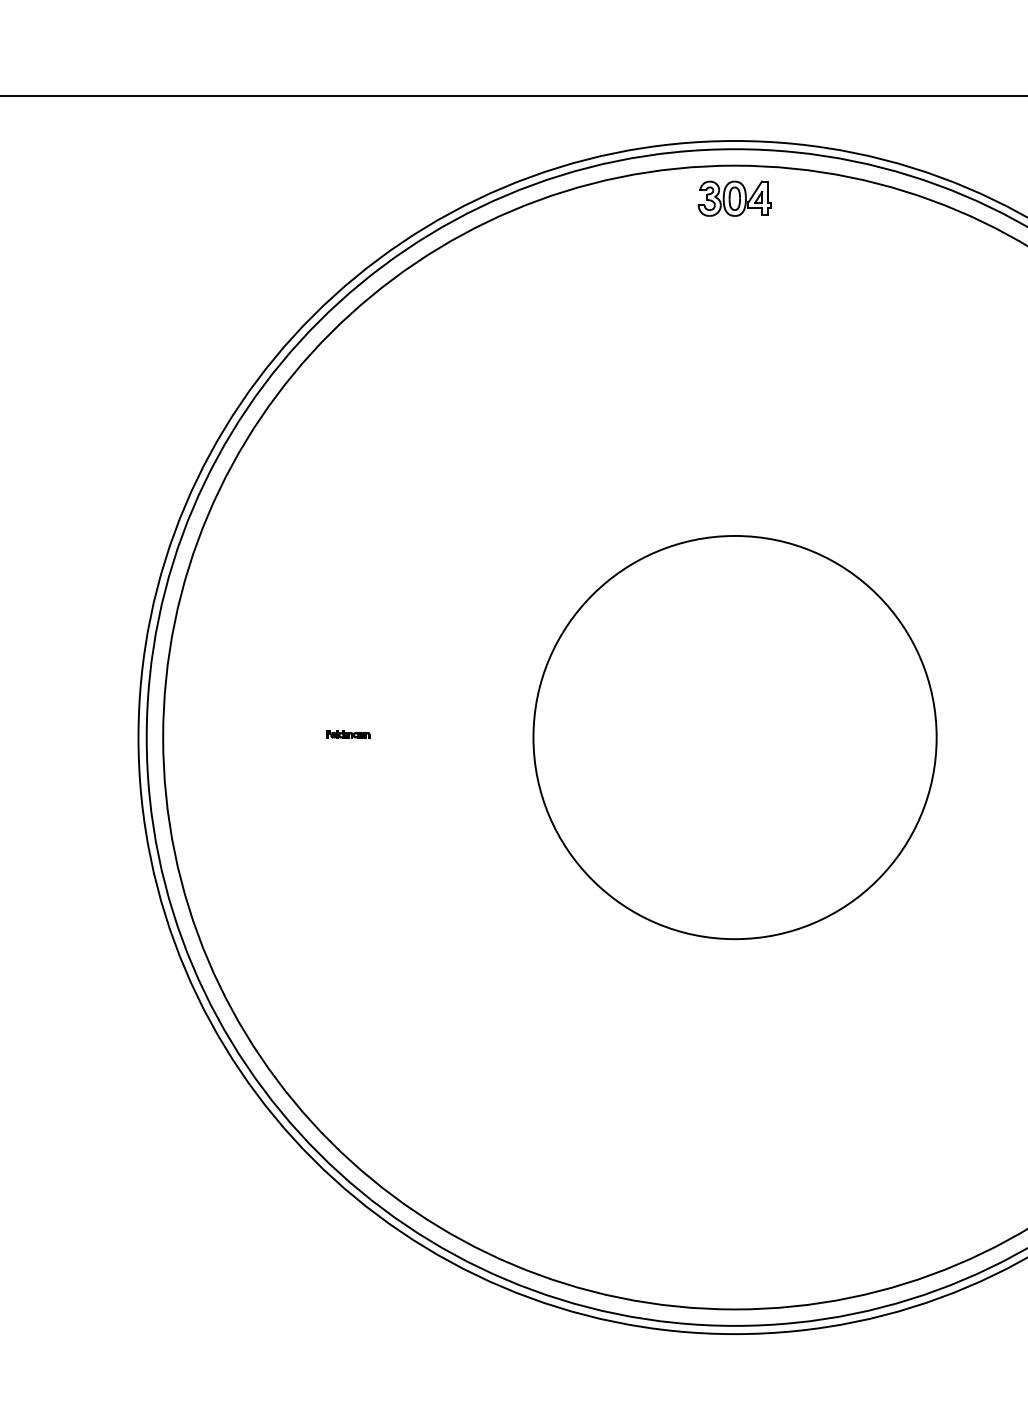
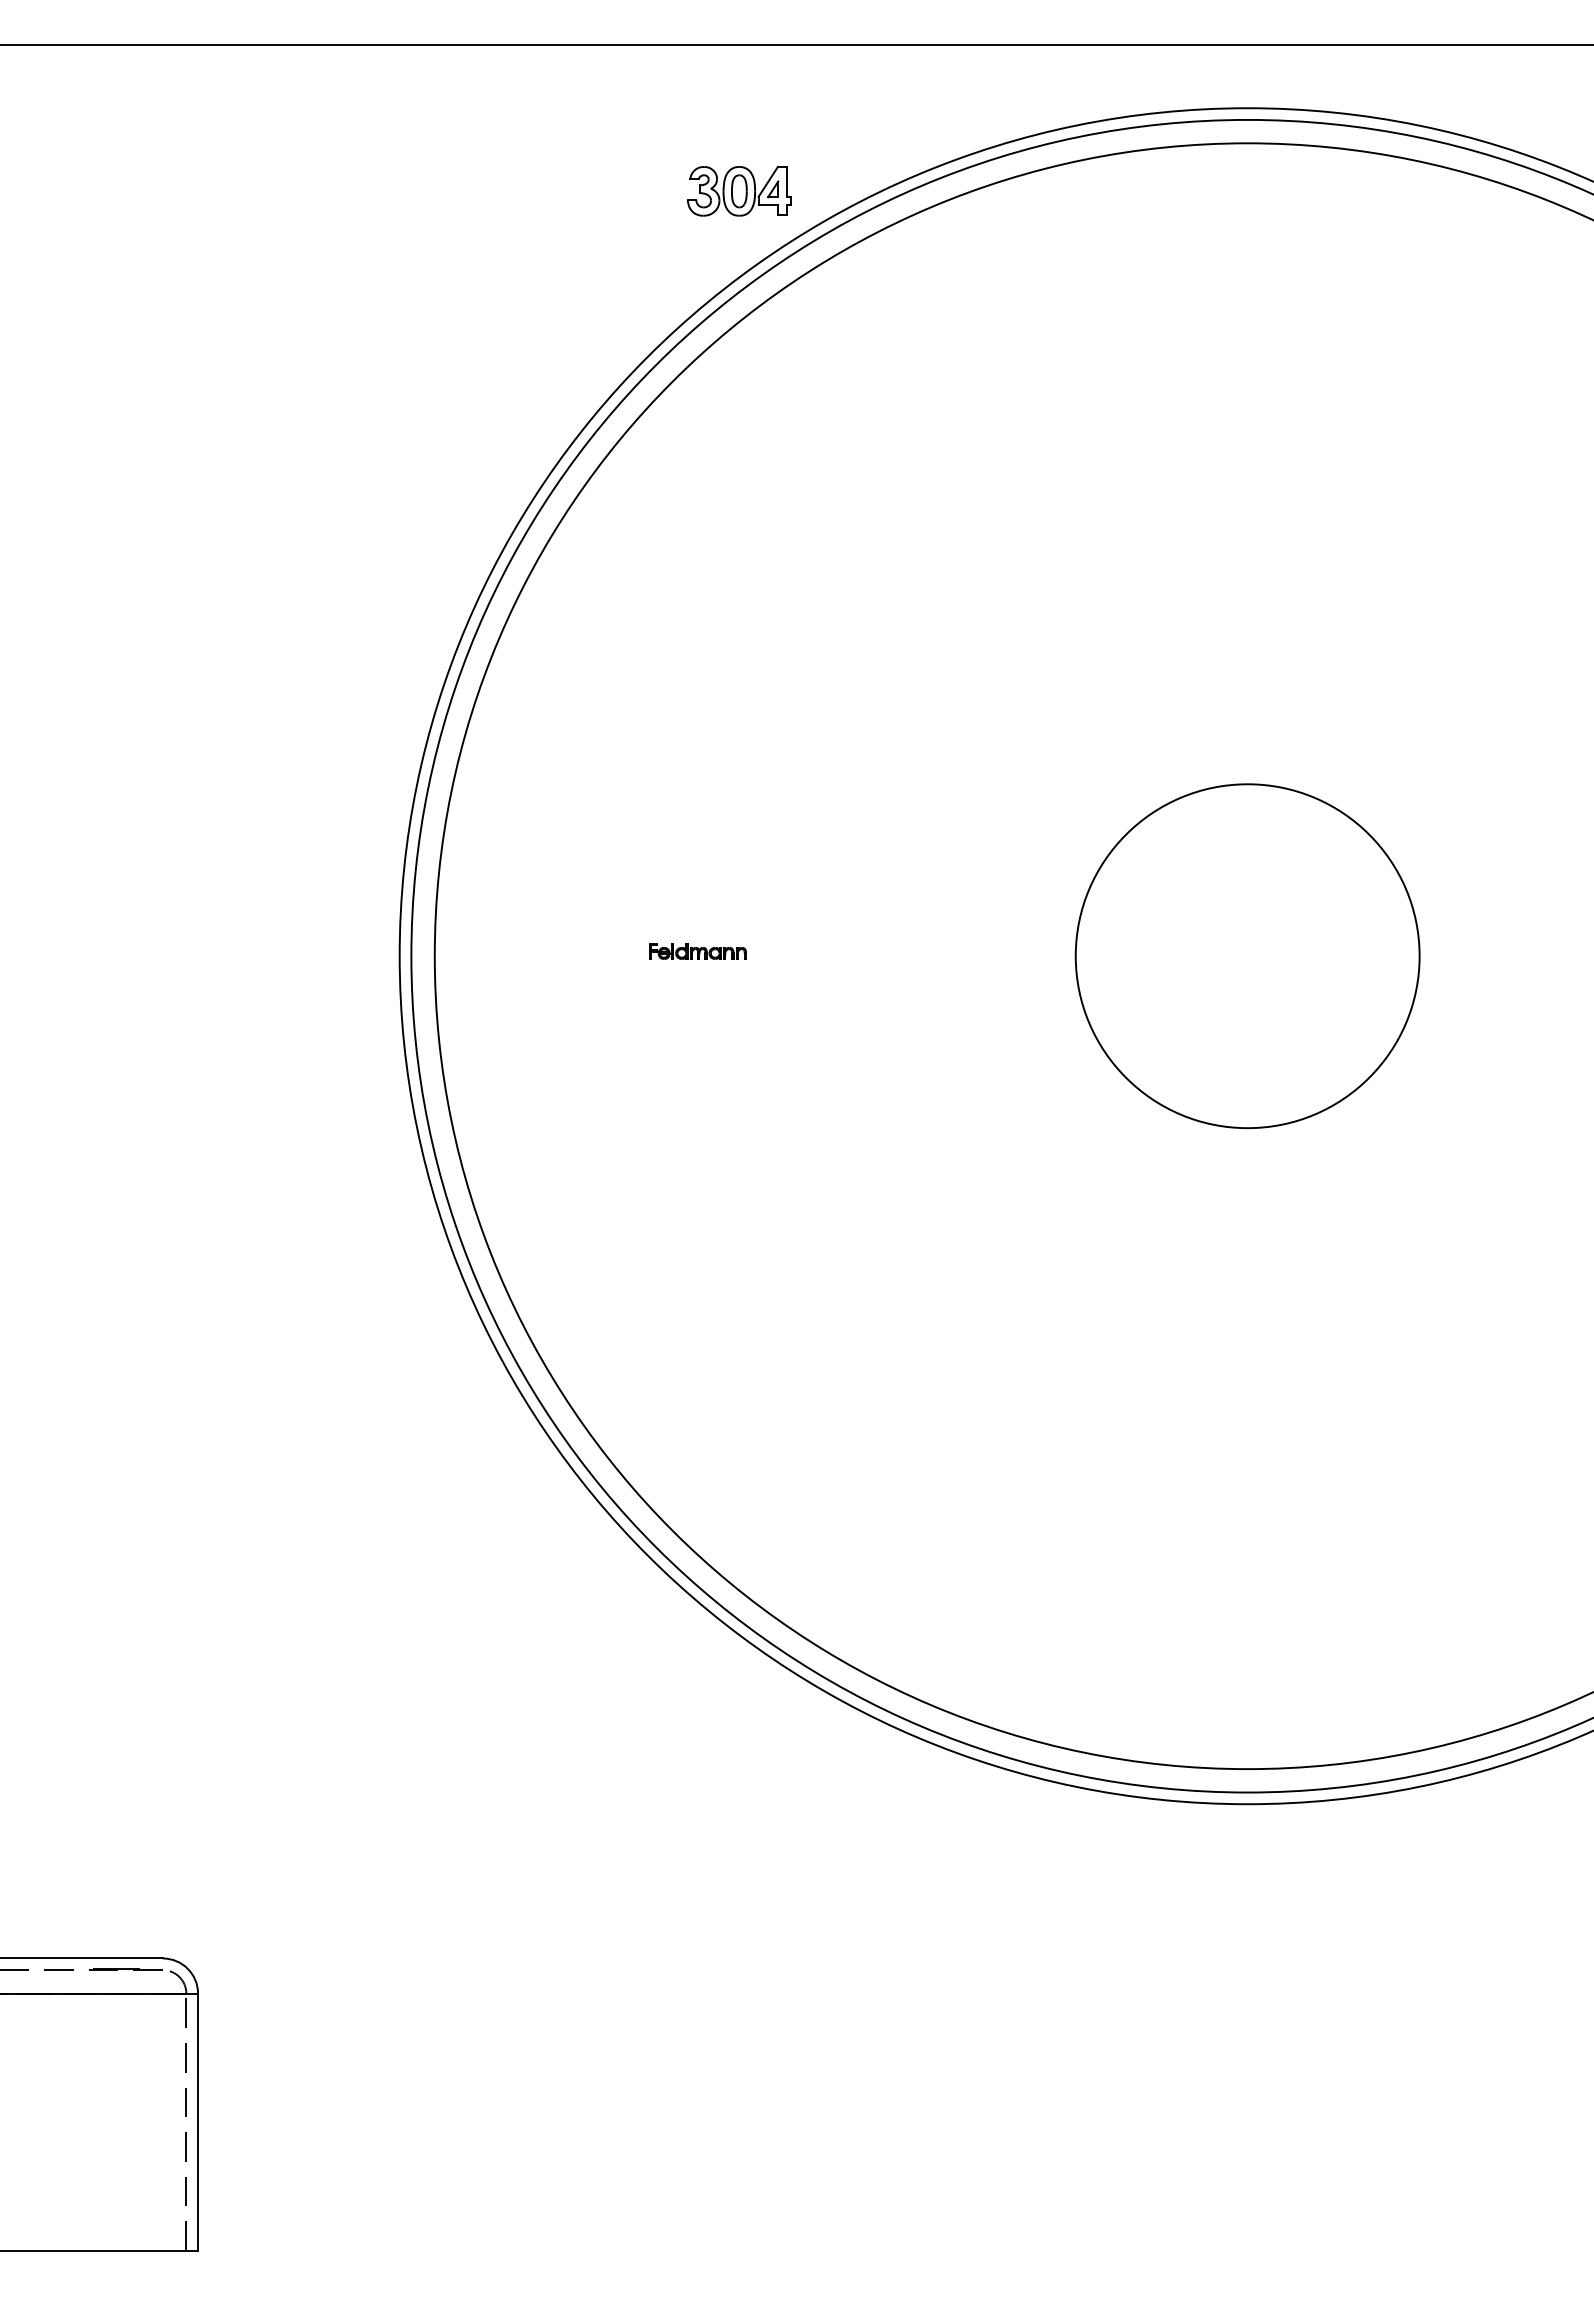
part: (734, 198) -> (739, 190), moved
part: (348, 734) -> (698, 951), size x1.6
circle: (734, 737) -> (1247, 955), size x0.6

